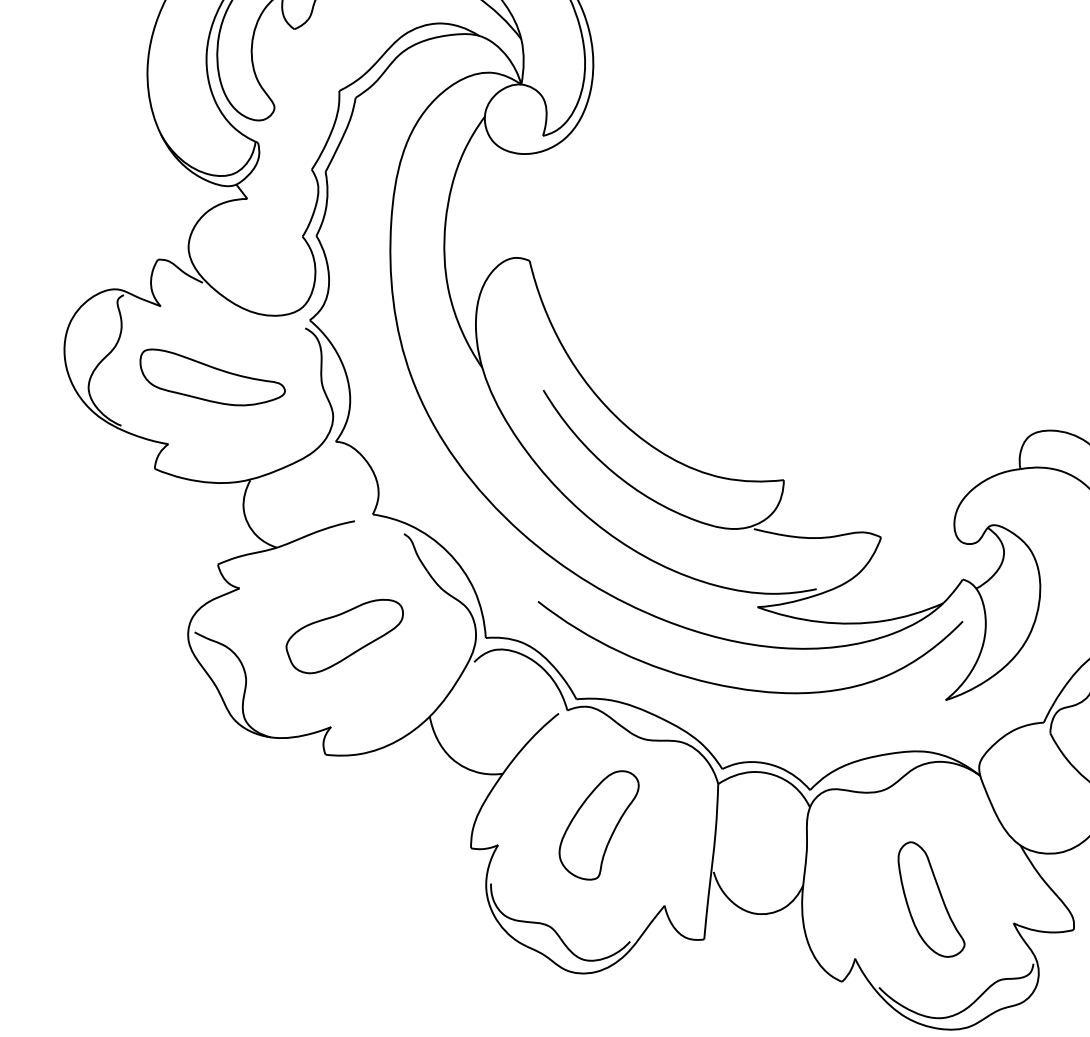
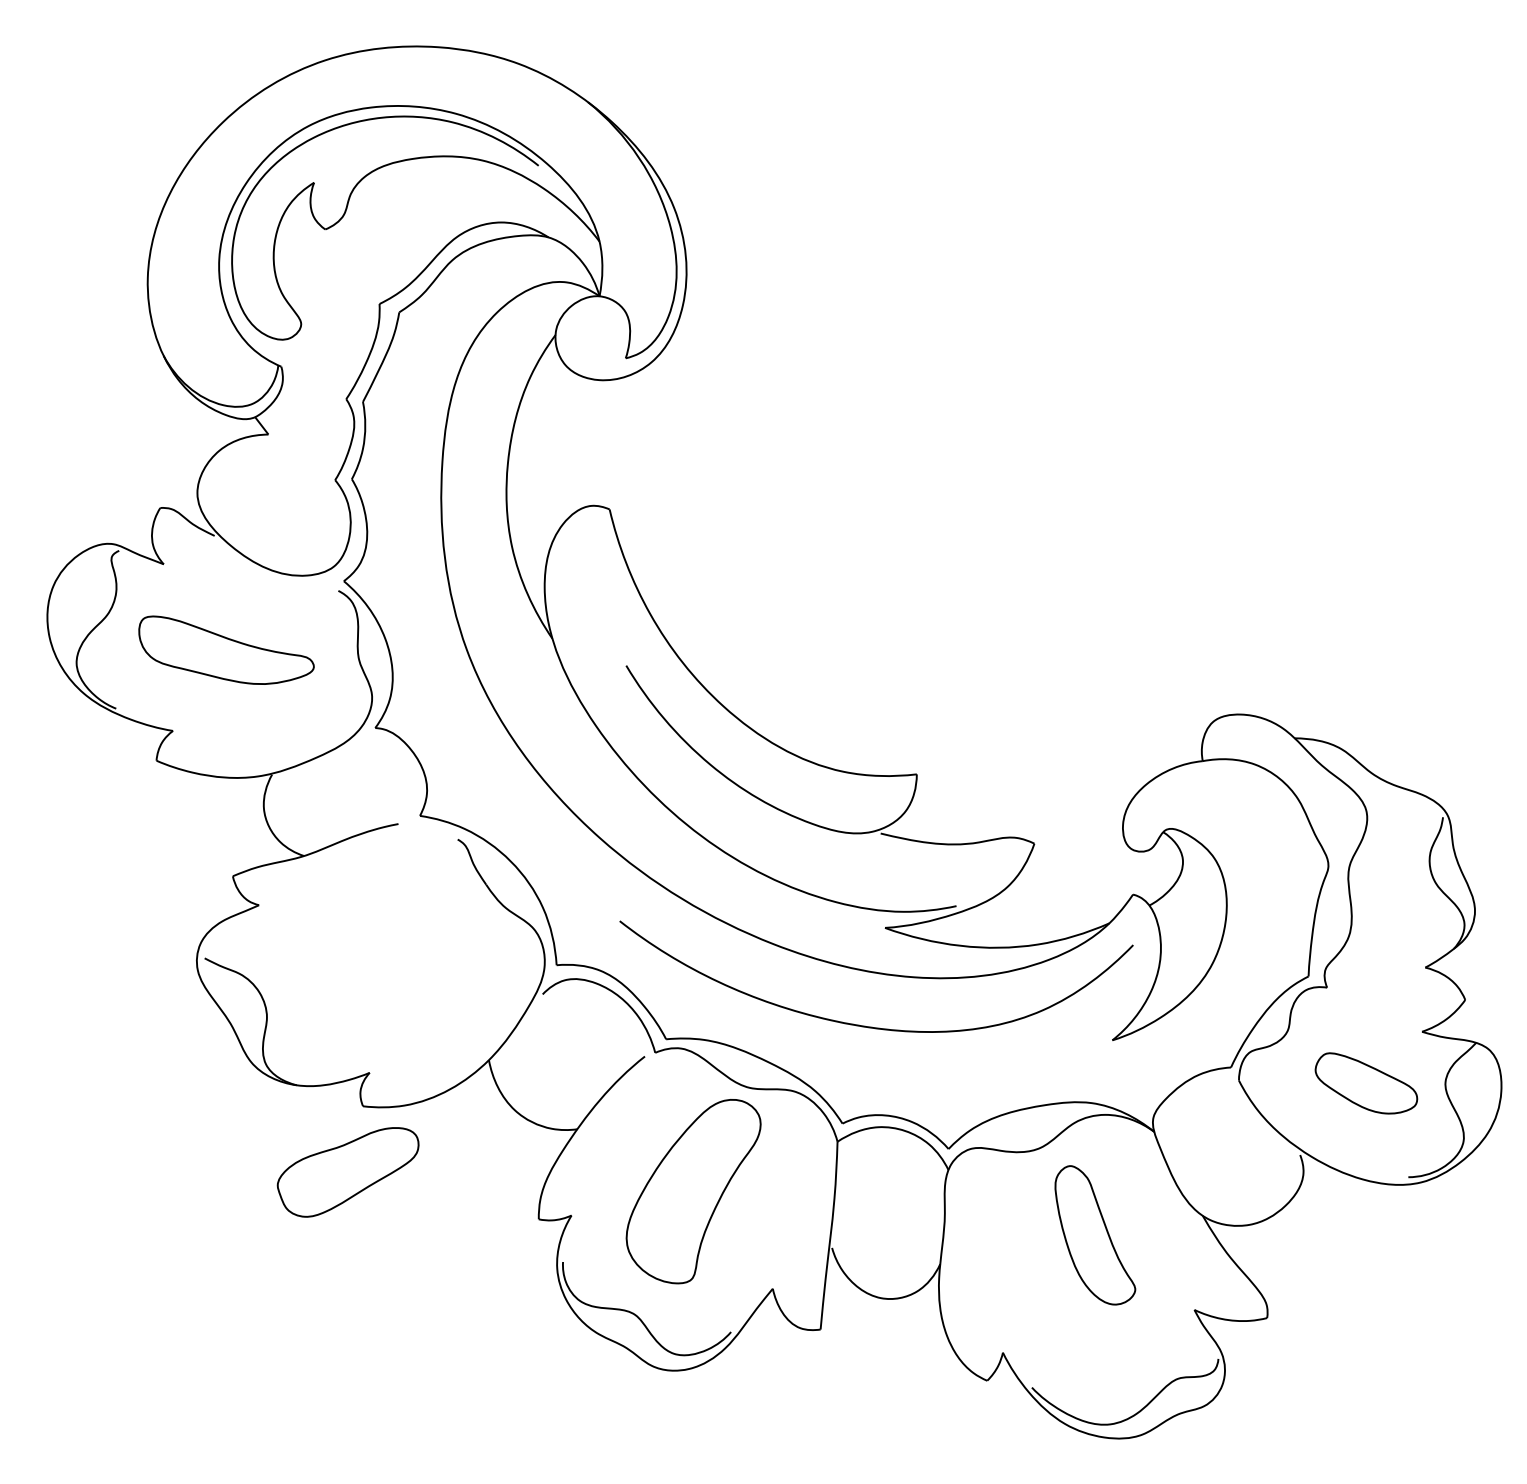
part: (344, 636) -> (347, 1172), moved
part: (599, 825) -> (693, 1191), size x1.4
part: (931, 899) -> (1095, 1235), moved

